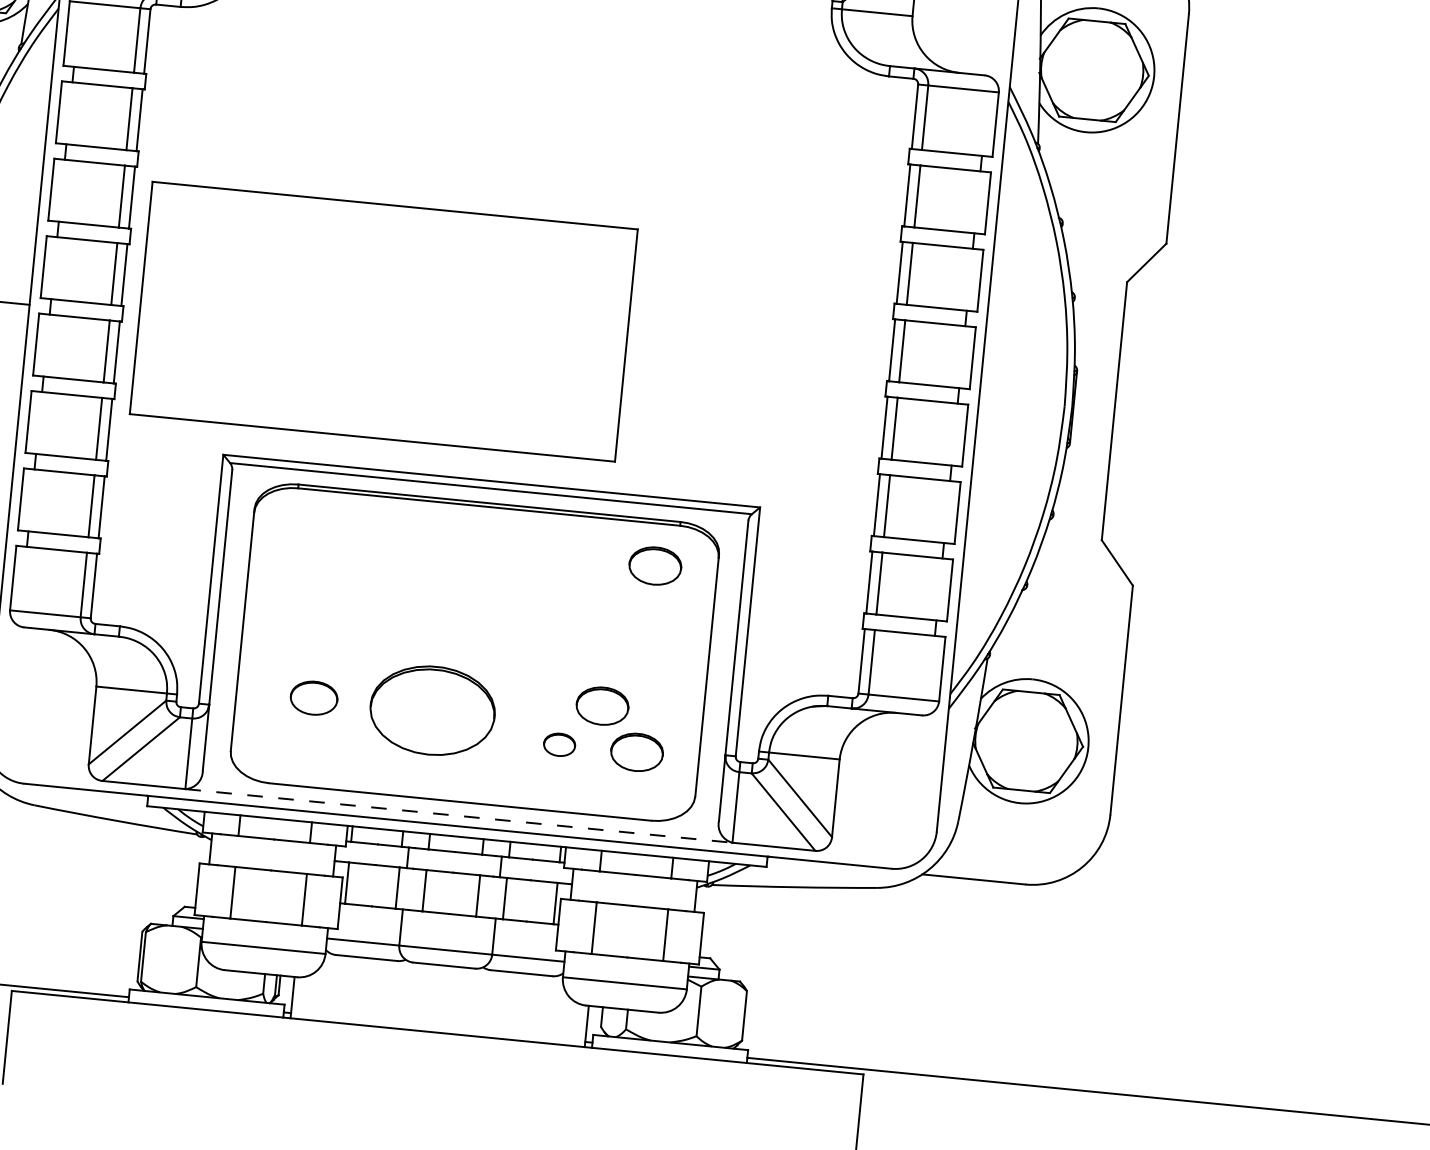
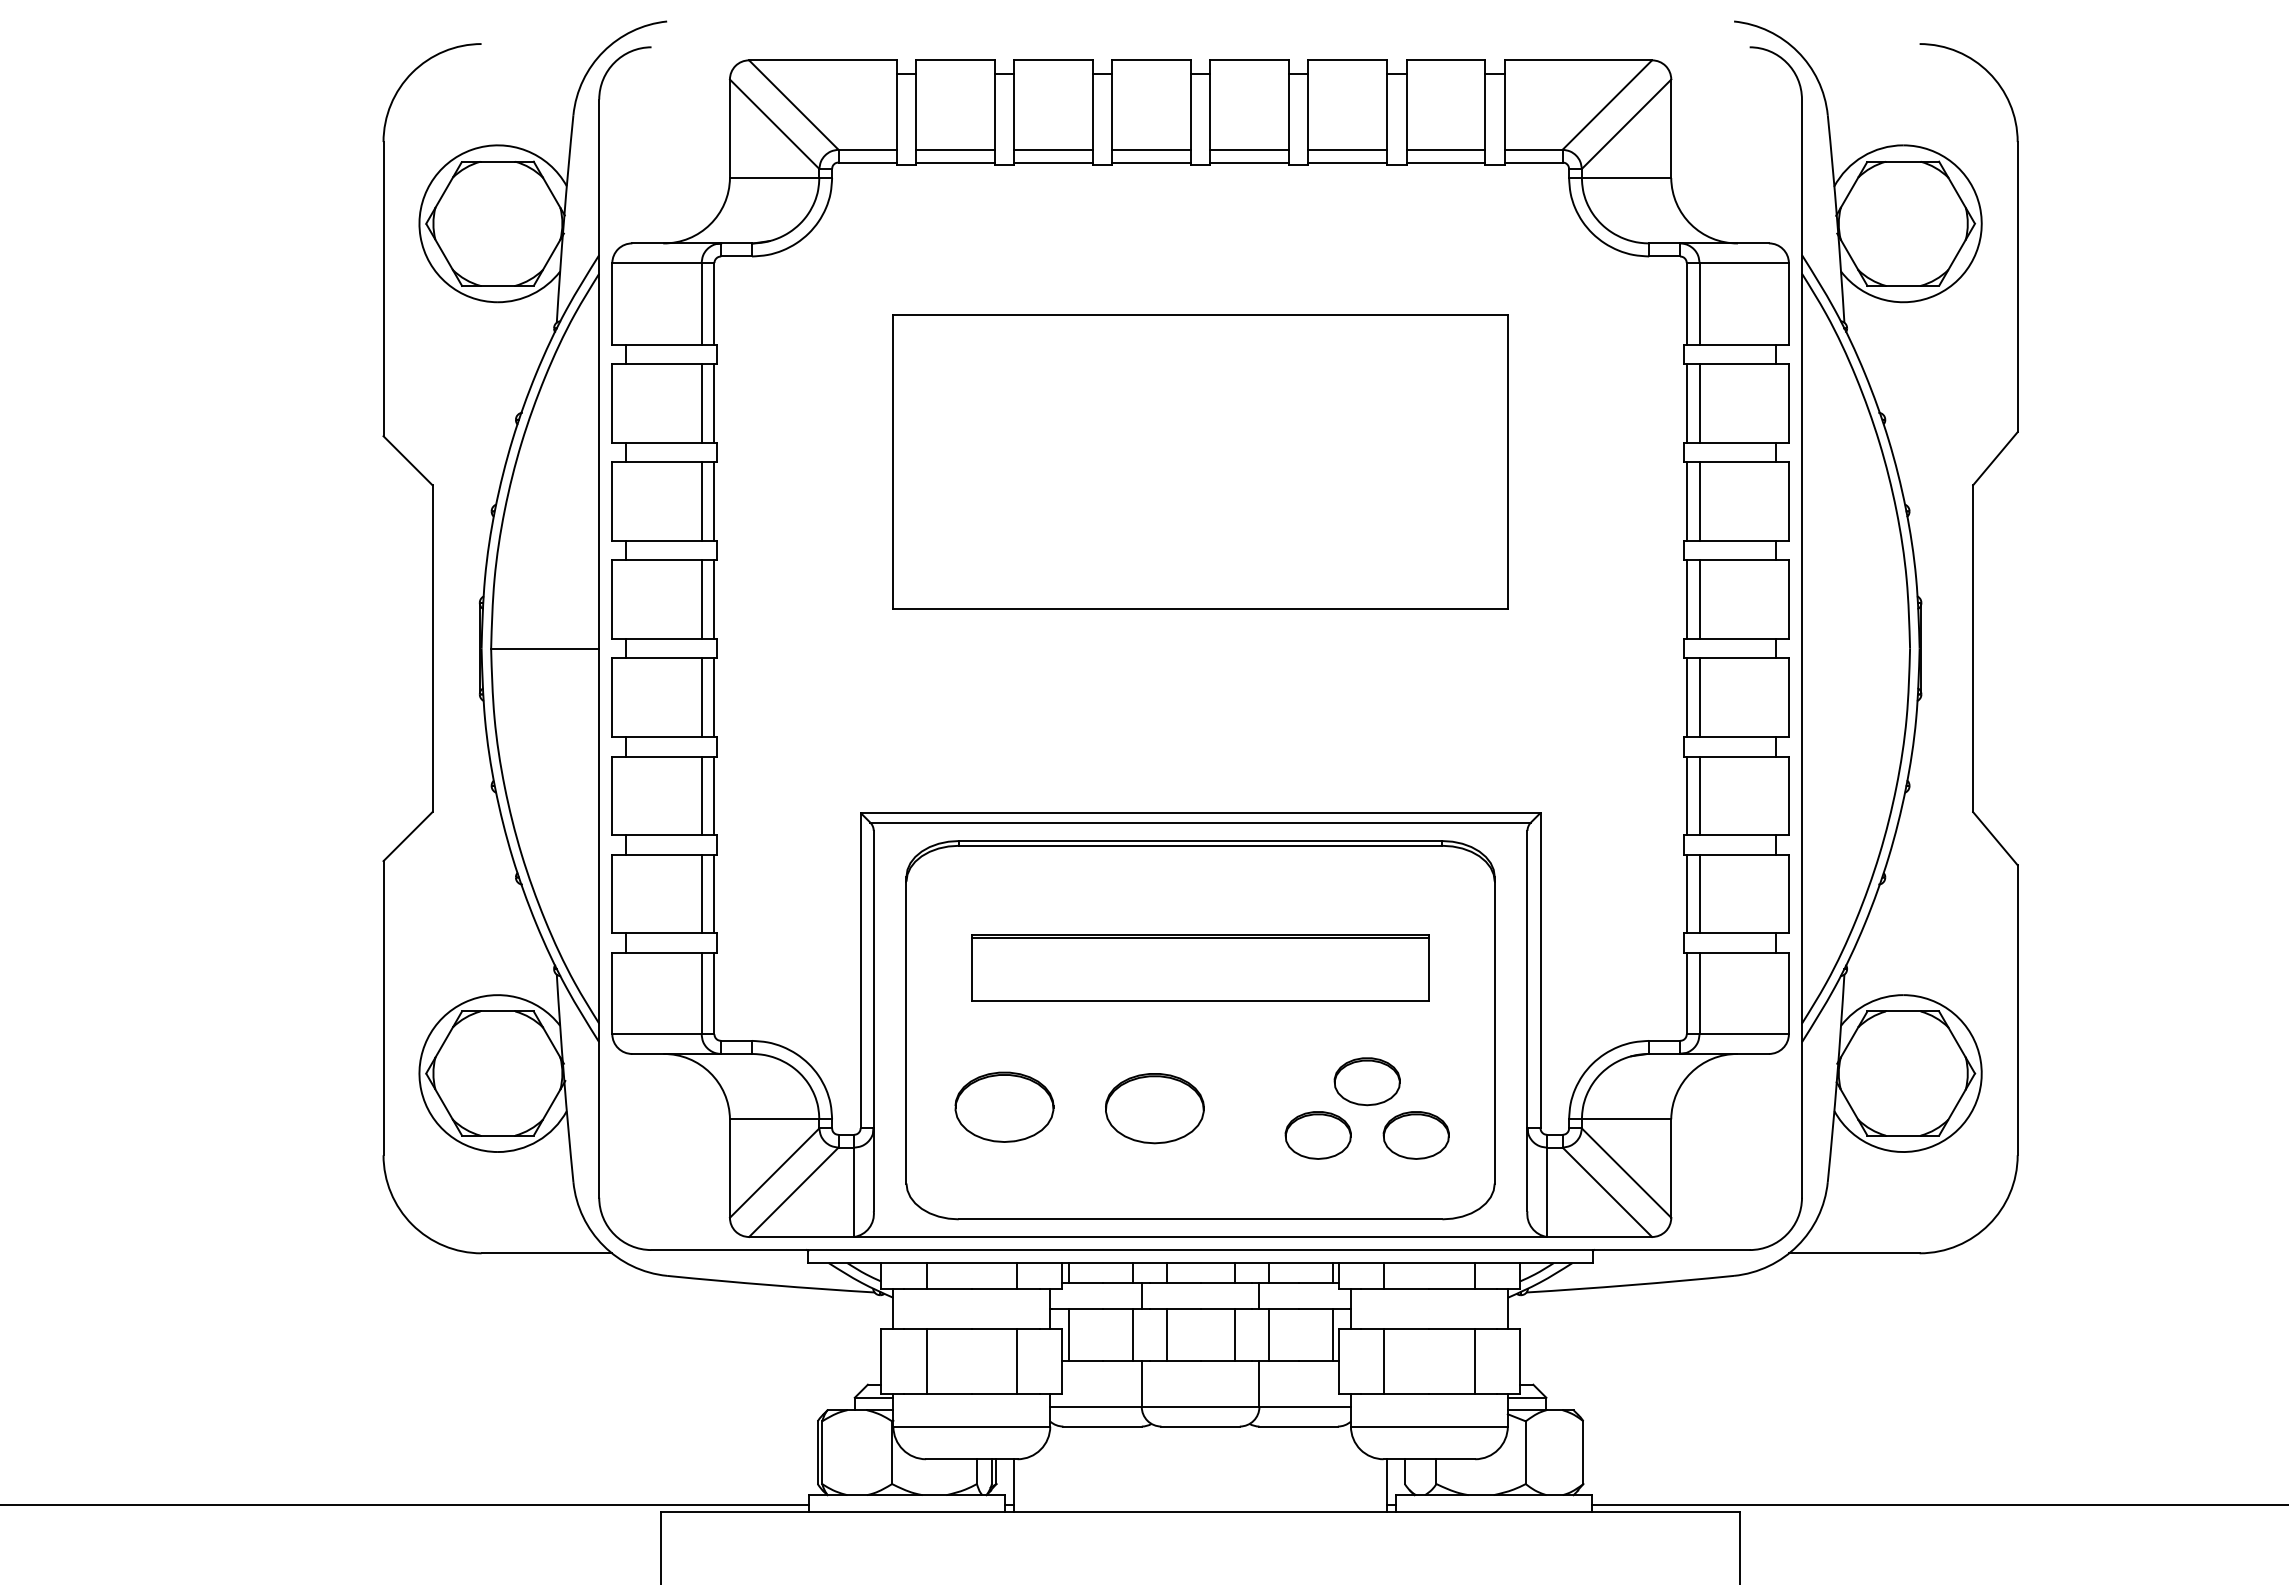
part: (383, 321) -> (1200, 461), moved
part: (654, 566) -> (1415, 899), removed
part: (479, 603) -> (1200, 967), added
part: (314, 697) -> (1004, 1106), size x1.67
part: (432, 710) -> (1154, 1108), size x0.62
part: (559, 744) -> (1317, 1135), size x1.67
line: (459, 815) -> (1201, 1236), dashed -> solid

